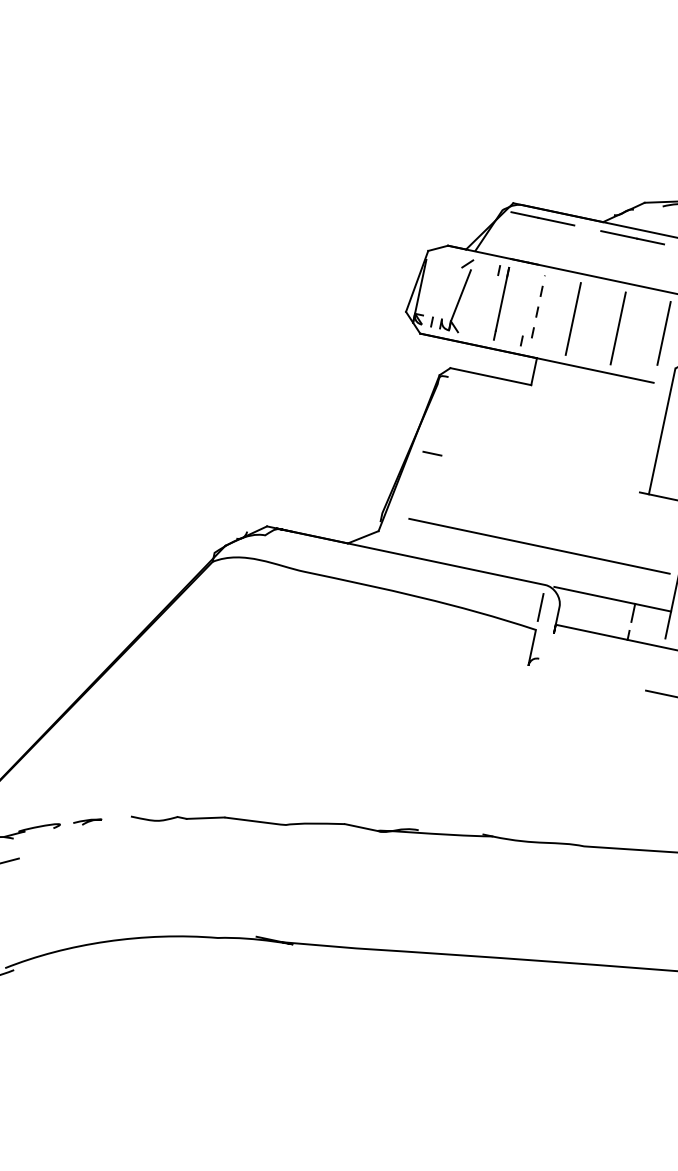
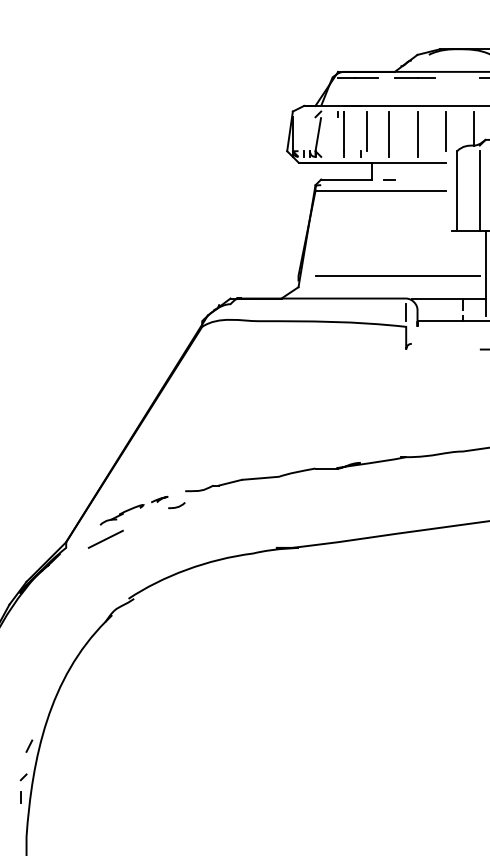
line: (538, 307) -> (366, 131), dashed -> solid
line: (540, 405) -> (380, 190), added
line: (432, 453) -> (389, 179), moved
curve: (112, 837) -> (176, 506), added

